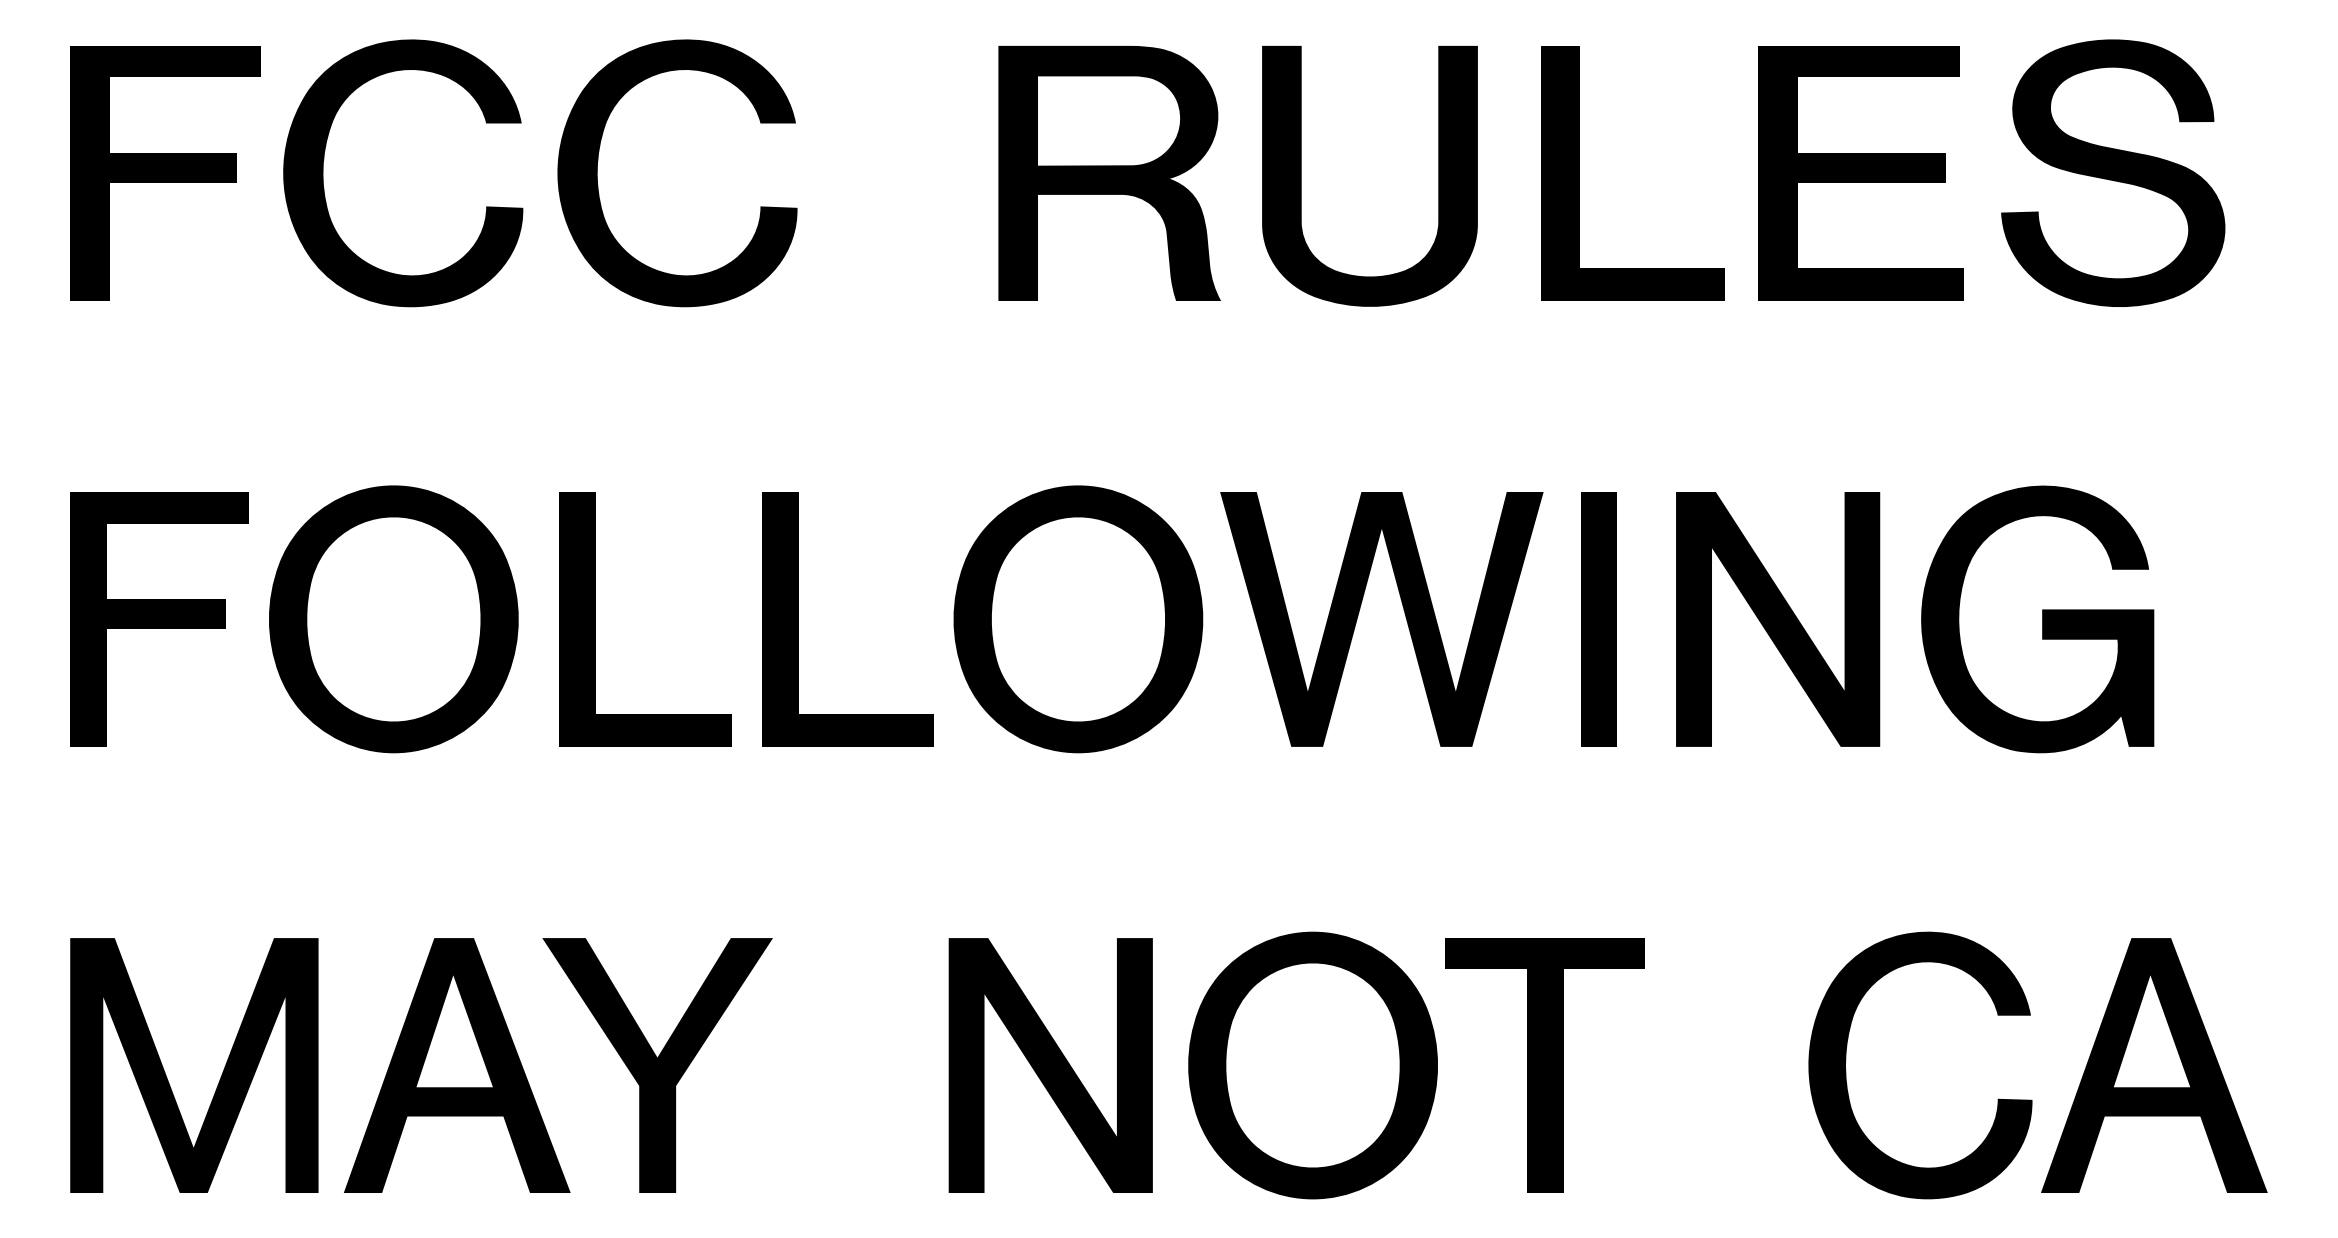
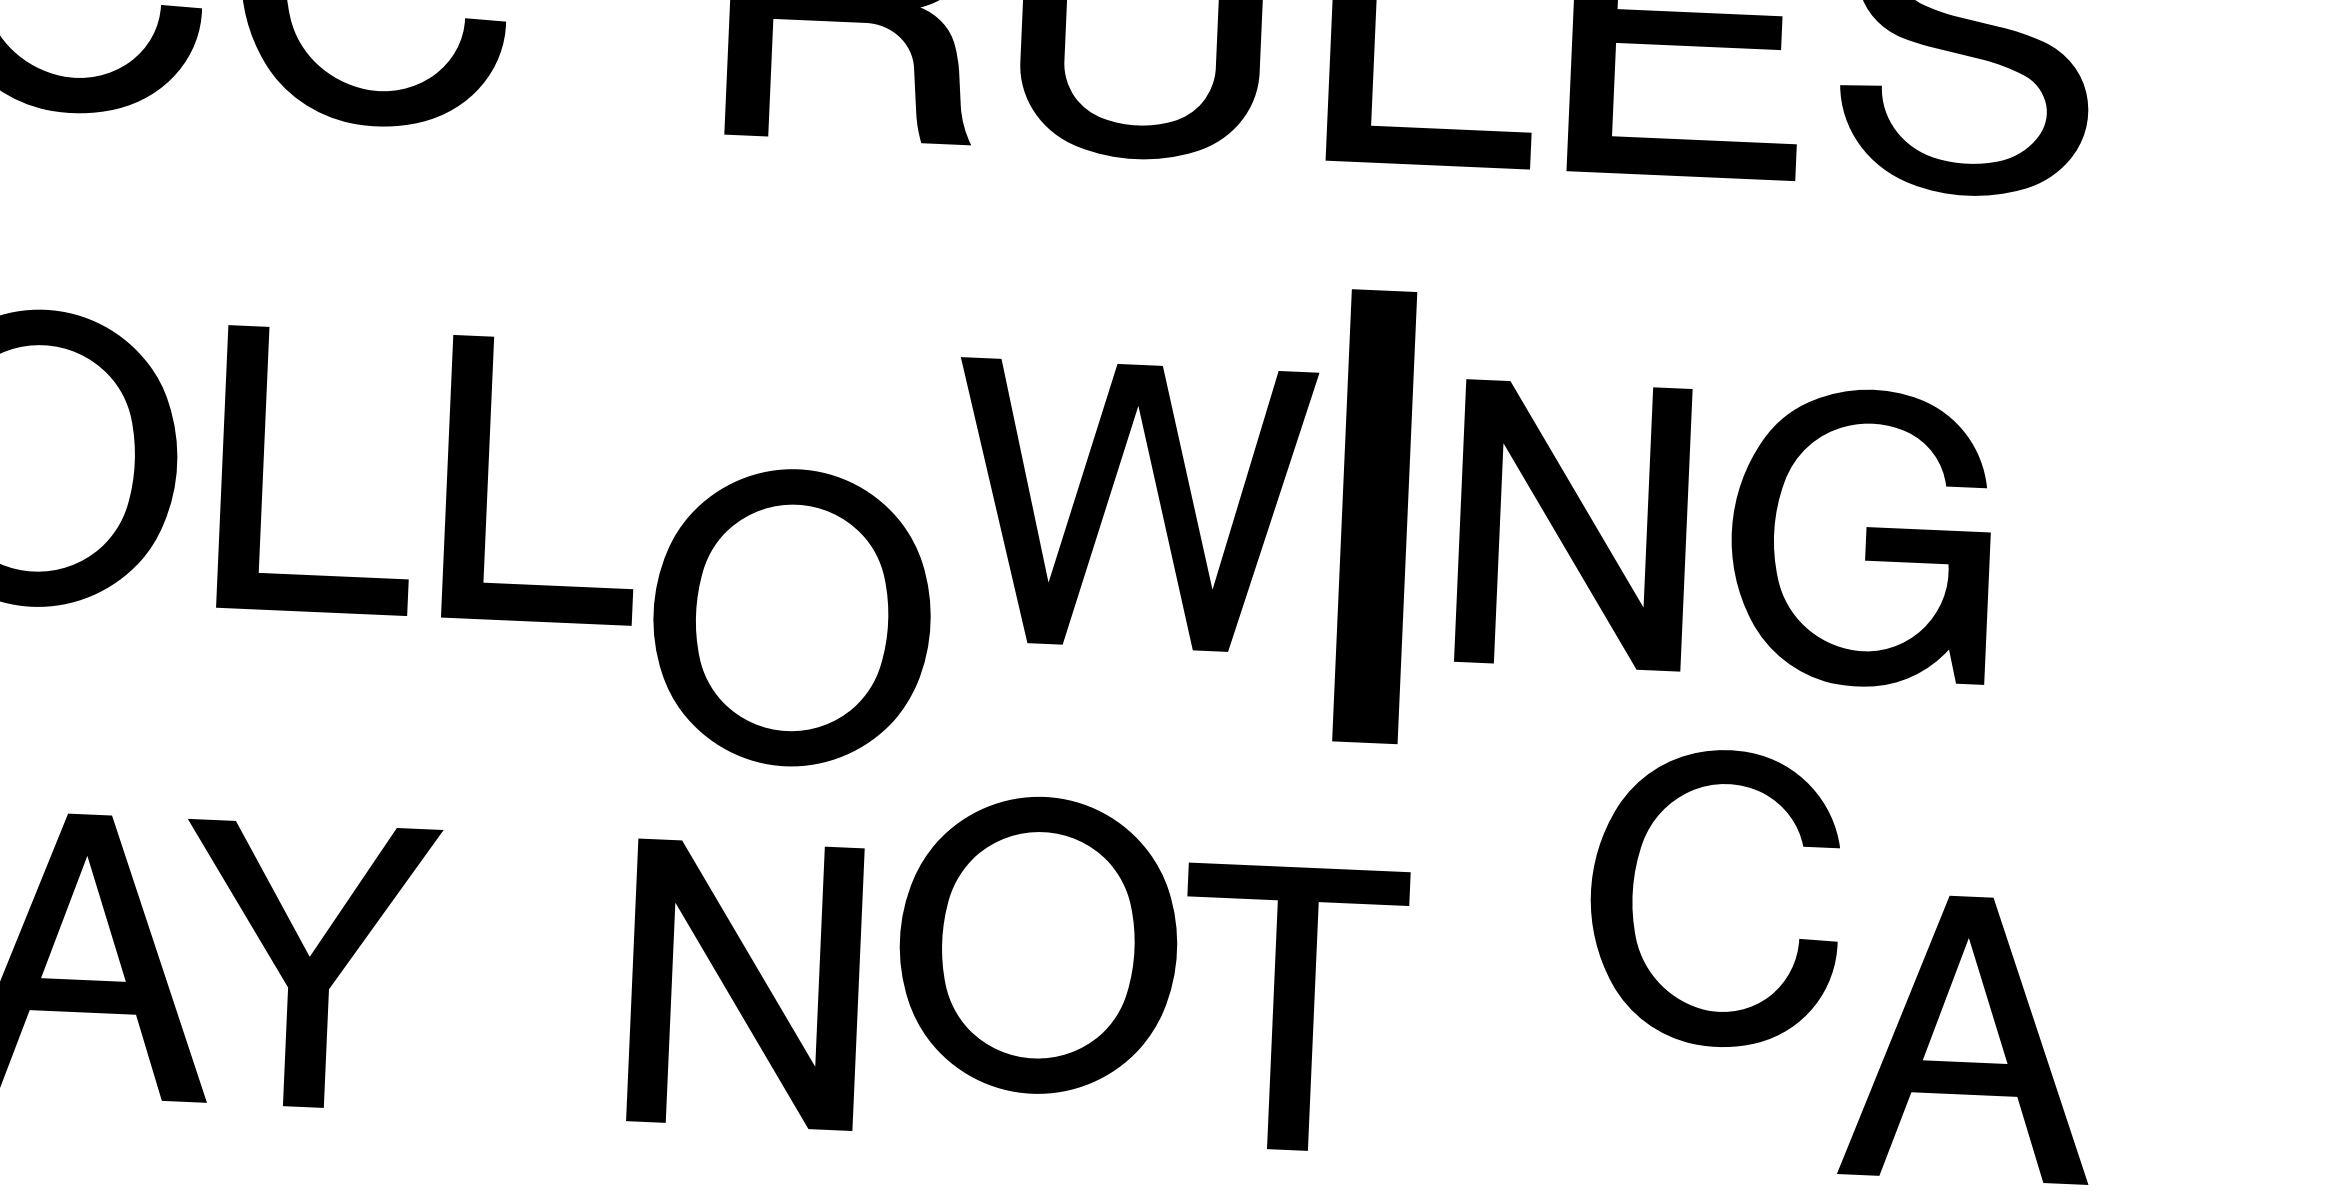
part: (1078, 619) -> (792, 617), moved
part: (1598, 619) -> (1374, 516), size x1.6
part: (1846, 1061) -> (1633, 890), moved
part: (1312, 1065) -> (1037, 945), moved

